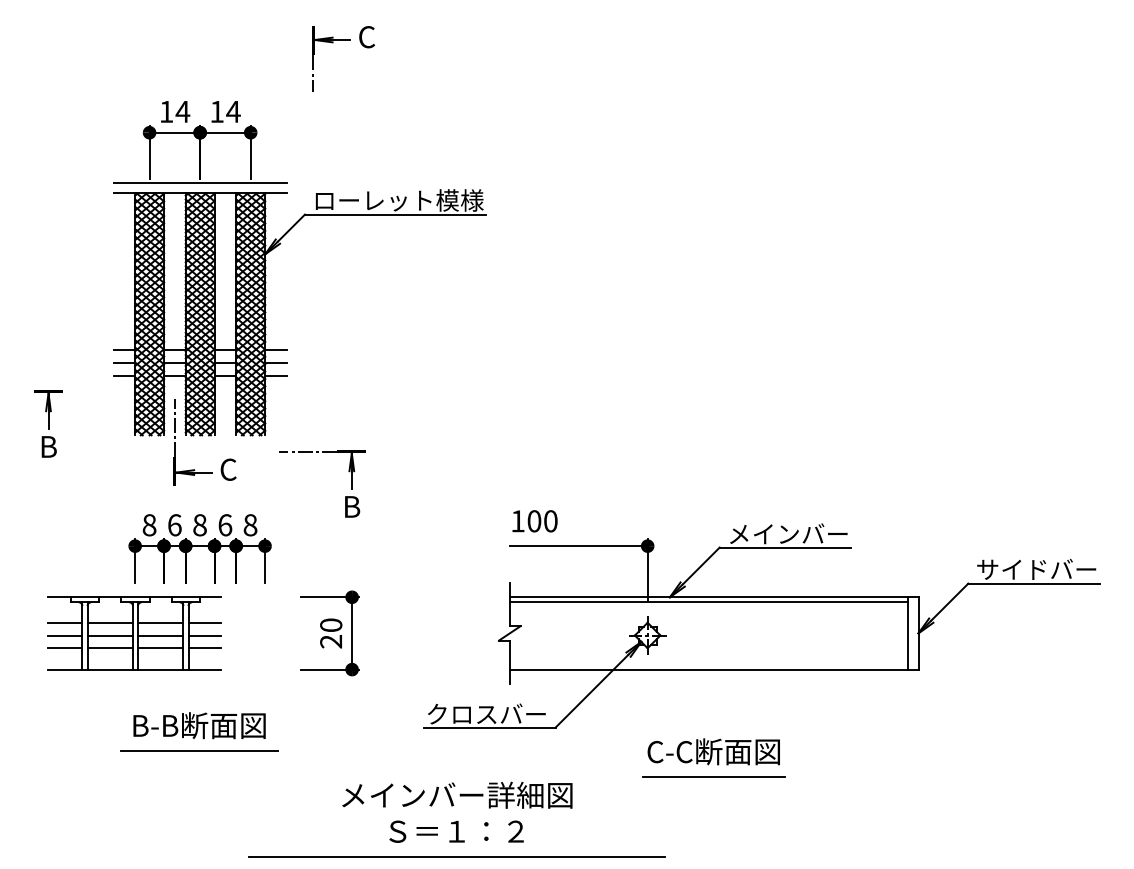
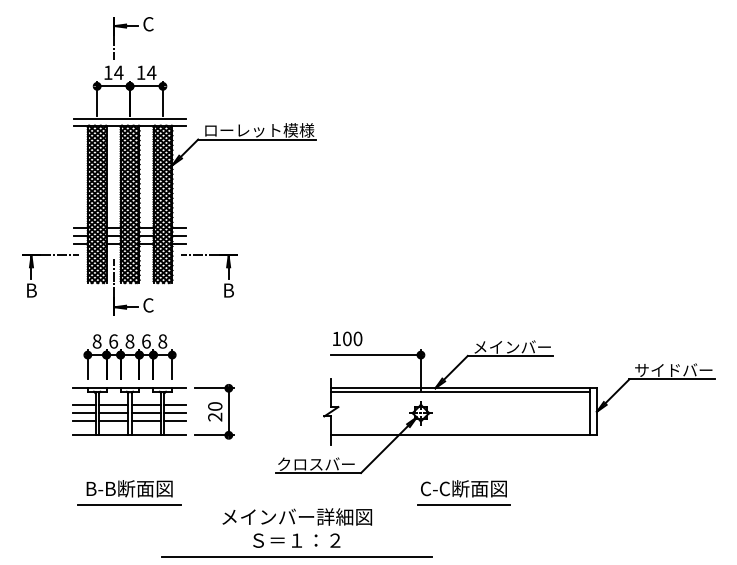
part: (343, 40) -> (133, 26), moved
line: (91, 391) -> (59, 254), added
part: (345, 496) -> (224, 283), moved
part: (134, 632) -> (129, 411), moved
part: (199, 731) -> (129, 492), moved

